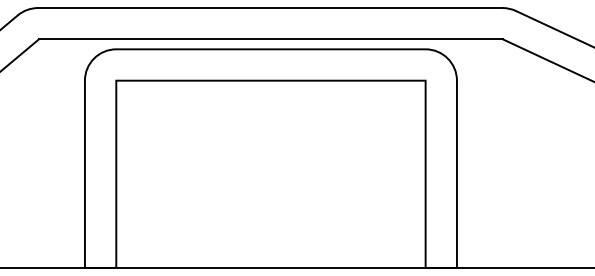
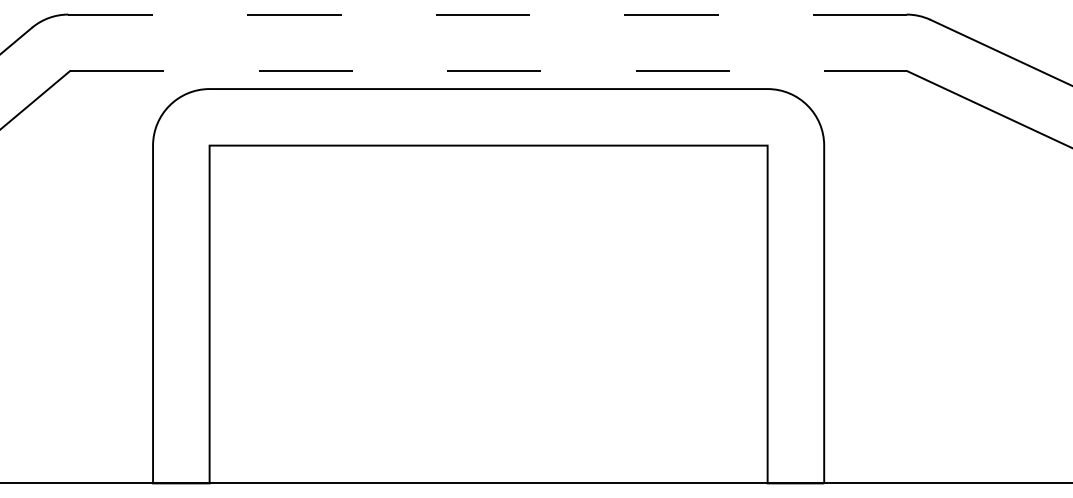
line: (270, 8) -> (487, 15), solid -> dashed
line: (271, 39) -> (489, 71), solid -> dashed

